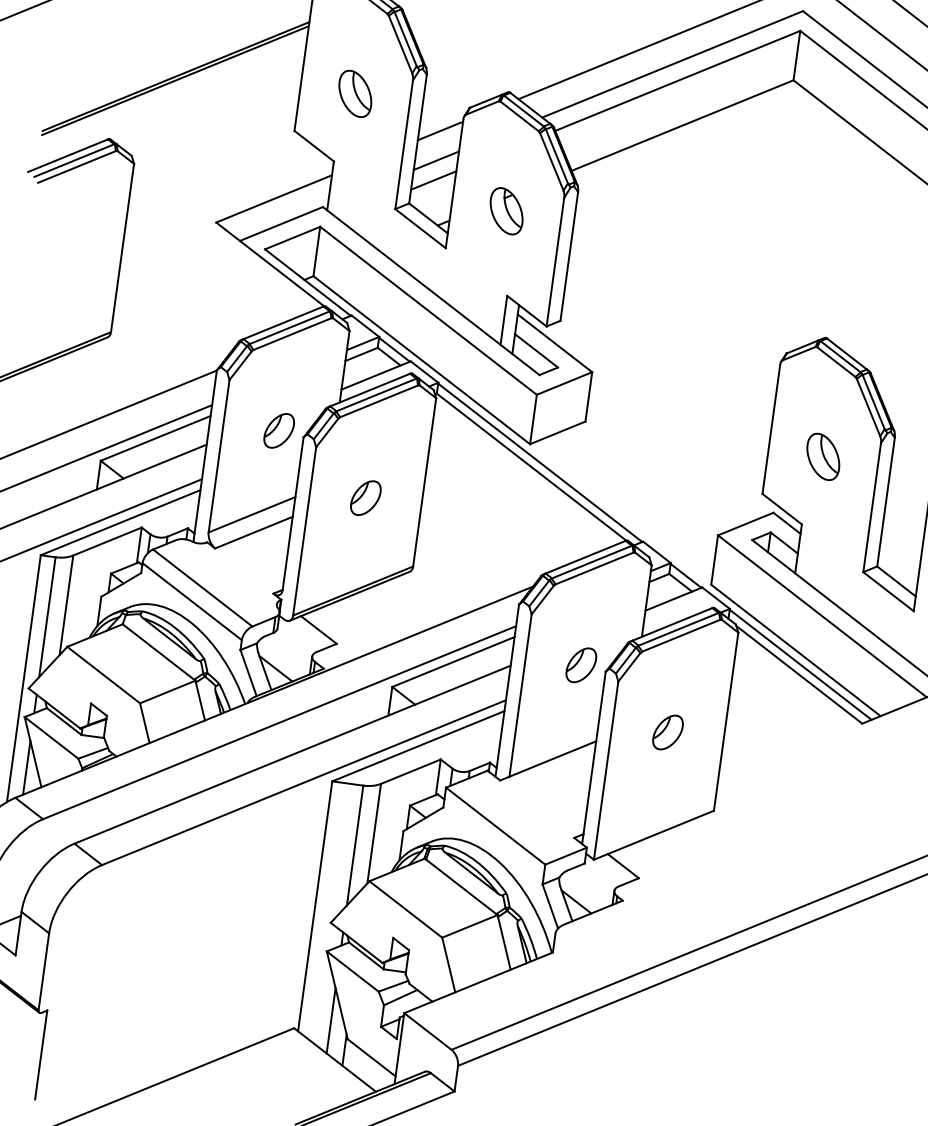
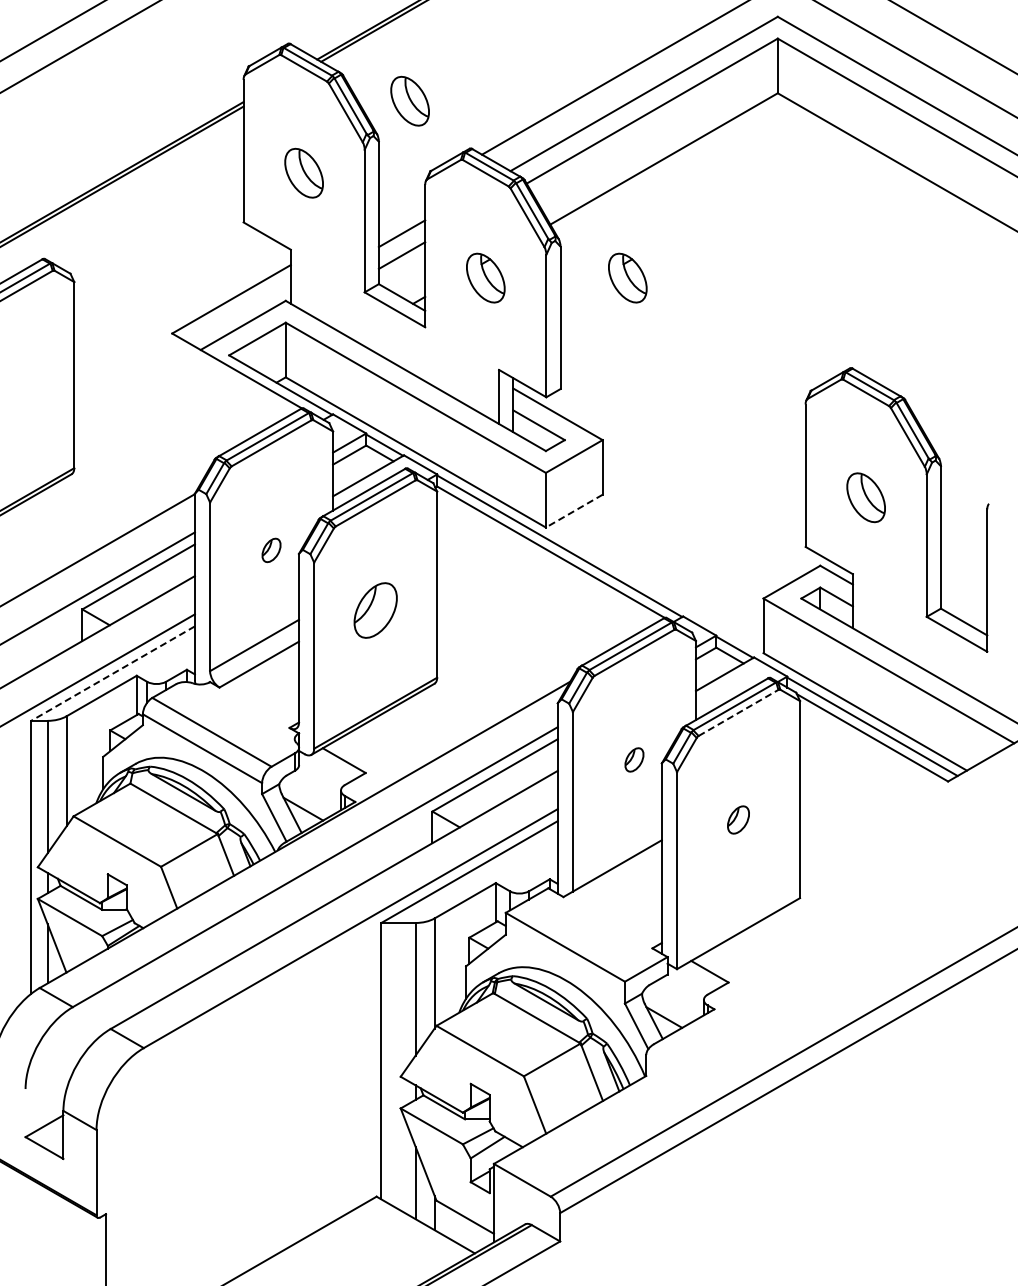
part: (459, 41) -> (409, 100), added
line: (440, 130) -> (401, 200), removed
part: (634, 228) -> (627, 277), added
part: (279, 430) -> (271, 550), size x0.6
line: (557, 433) -> (574, 511), solid -> dashed
part: (365, 498) -> (375, 610), size x1.4
line: (121, 522) -> (113, 673), solid -> dashed
line: (681, 635) -> (738, 712), solid -> dashed
part: (581, 664) -> (634, 759), size x0.6
part: (668, 732) -> (738, 819), size x0.7

